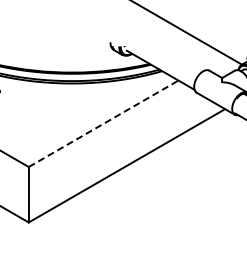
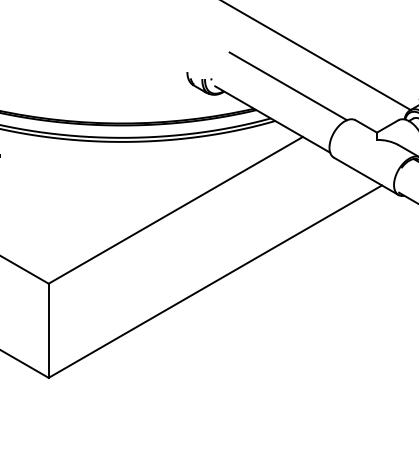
line: (169, 50) -> (287, 85), added
line: (104, 123) -> (177, 209), dashed -> solid

